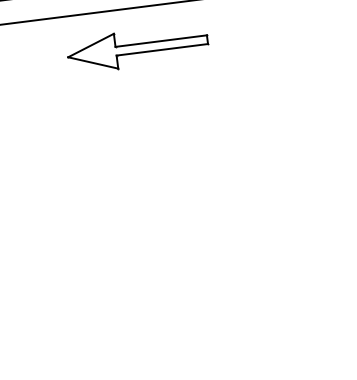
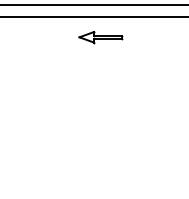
part: (137, 49) -> (100, 37), size x0.6

